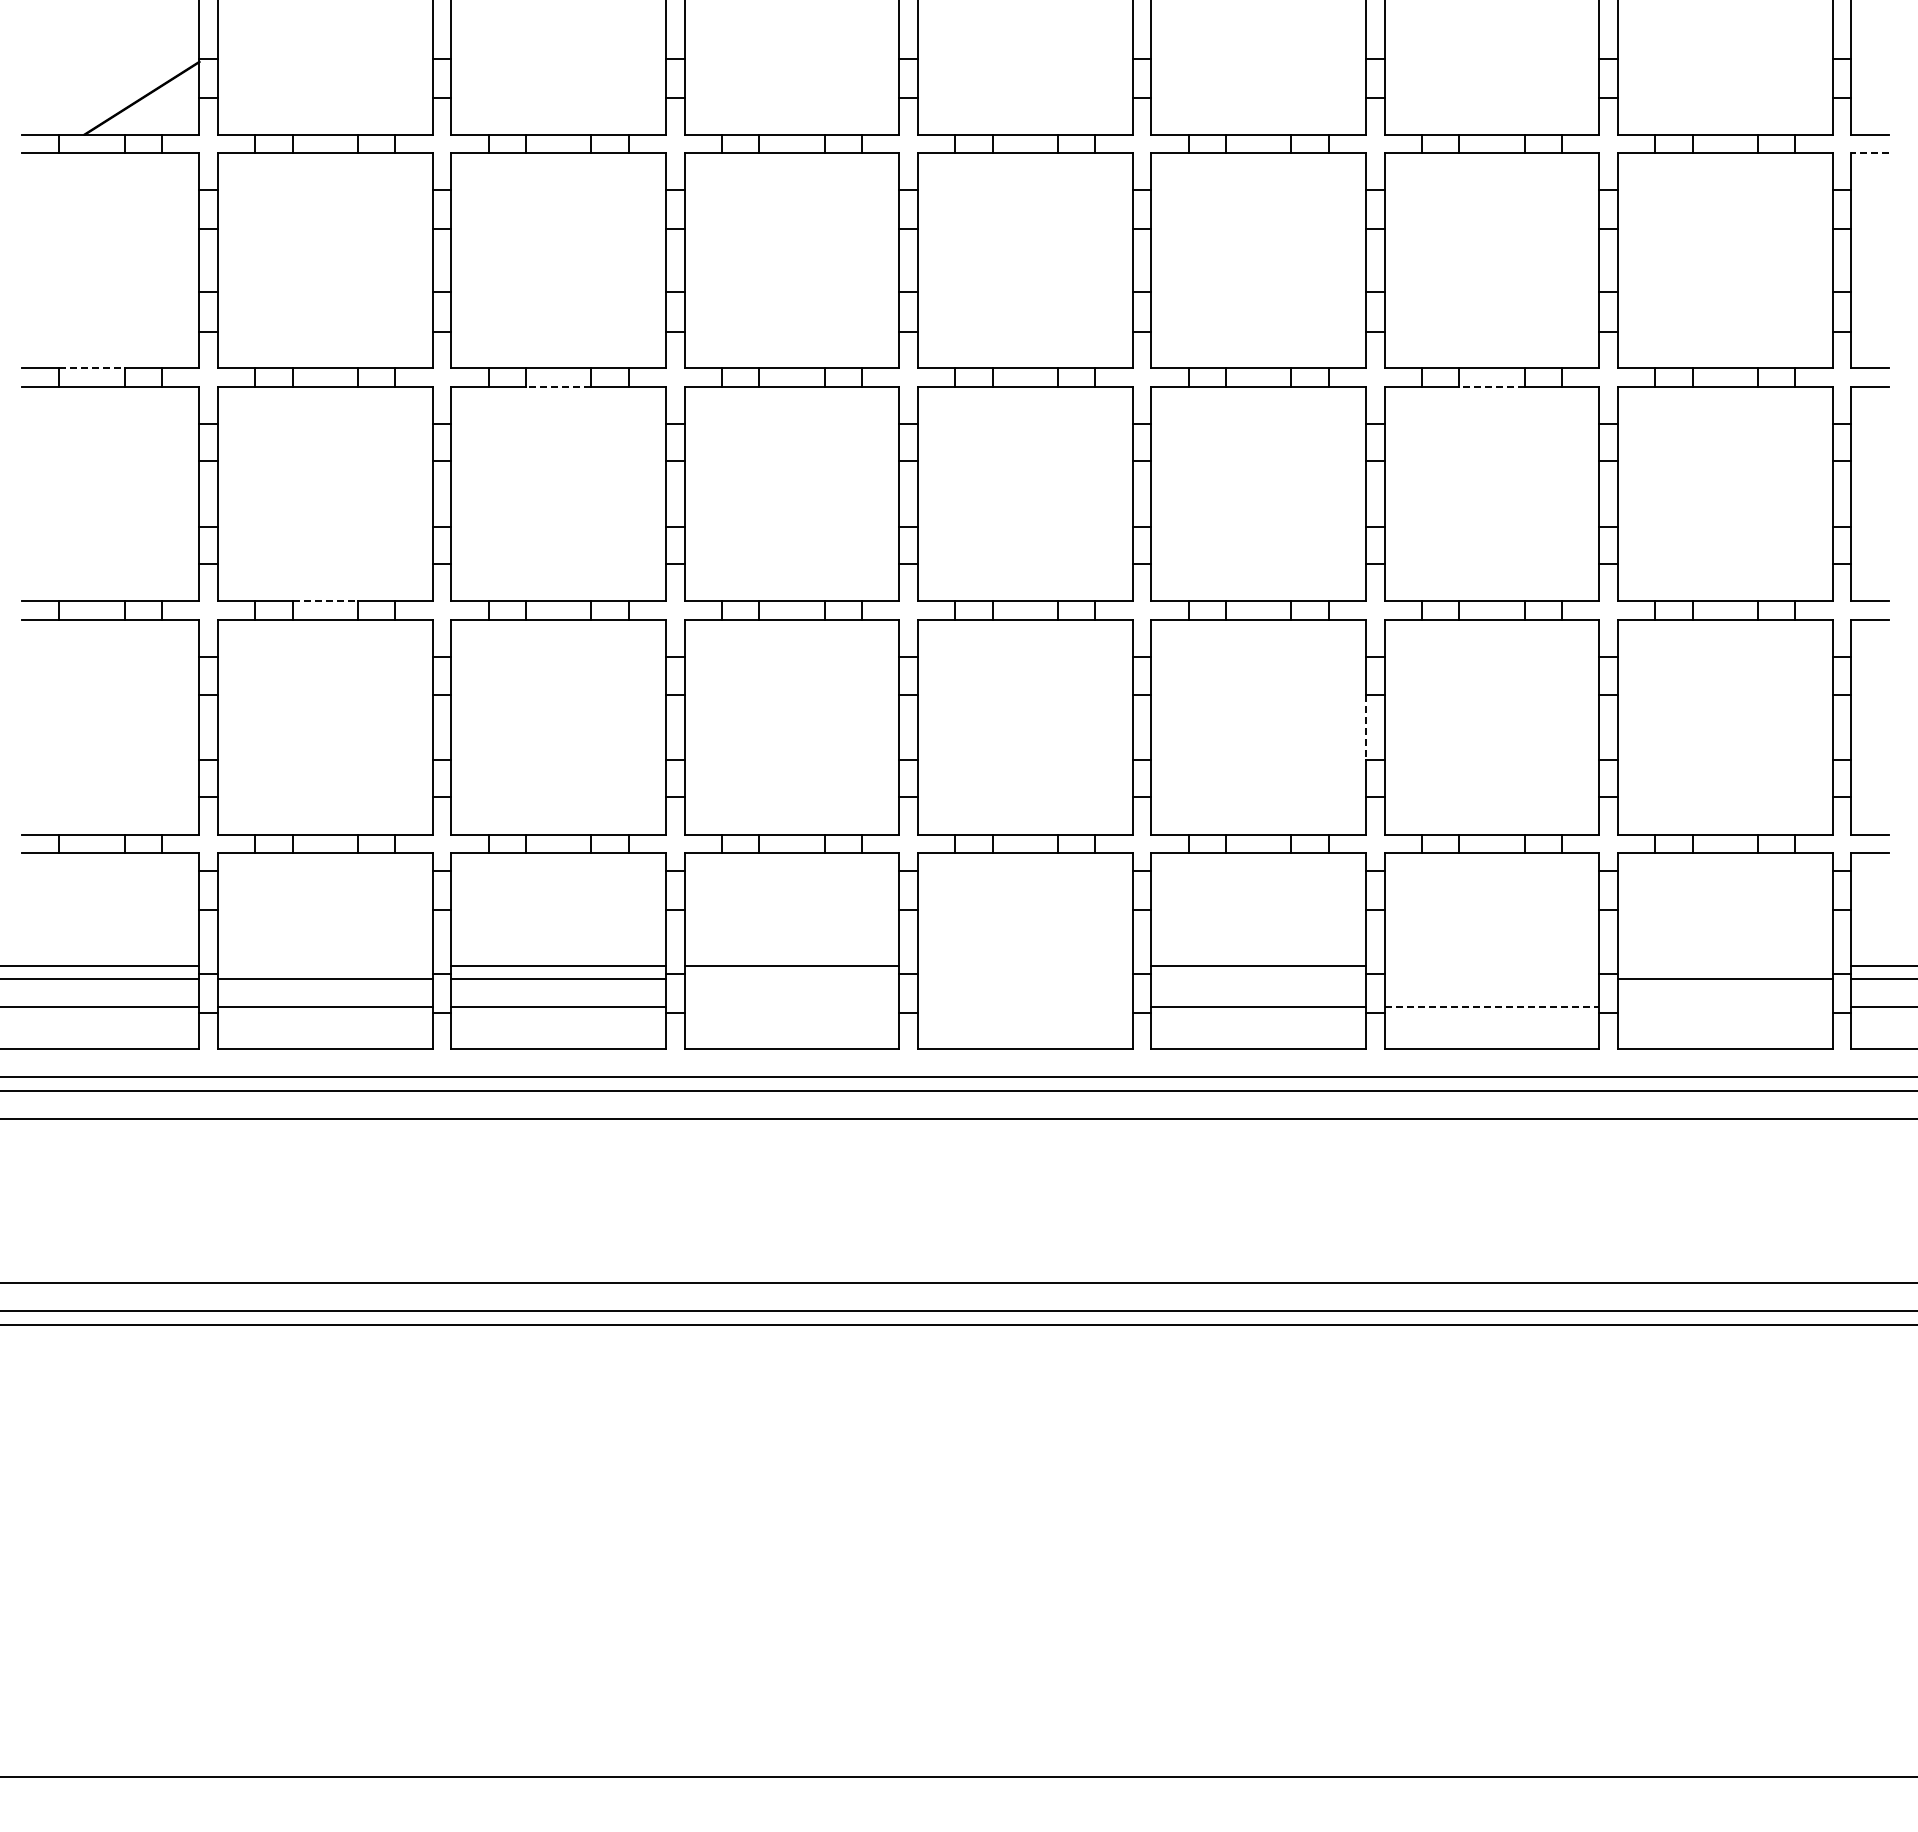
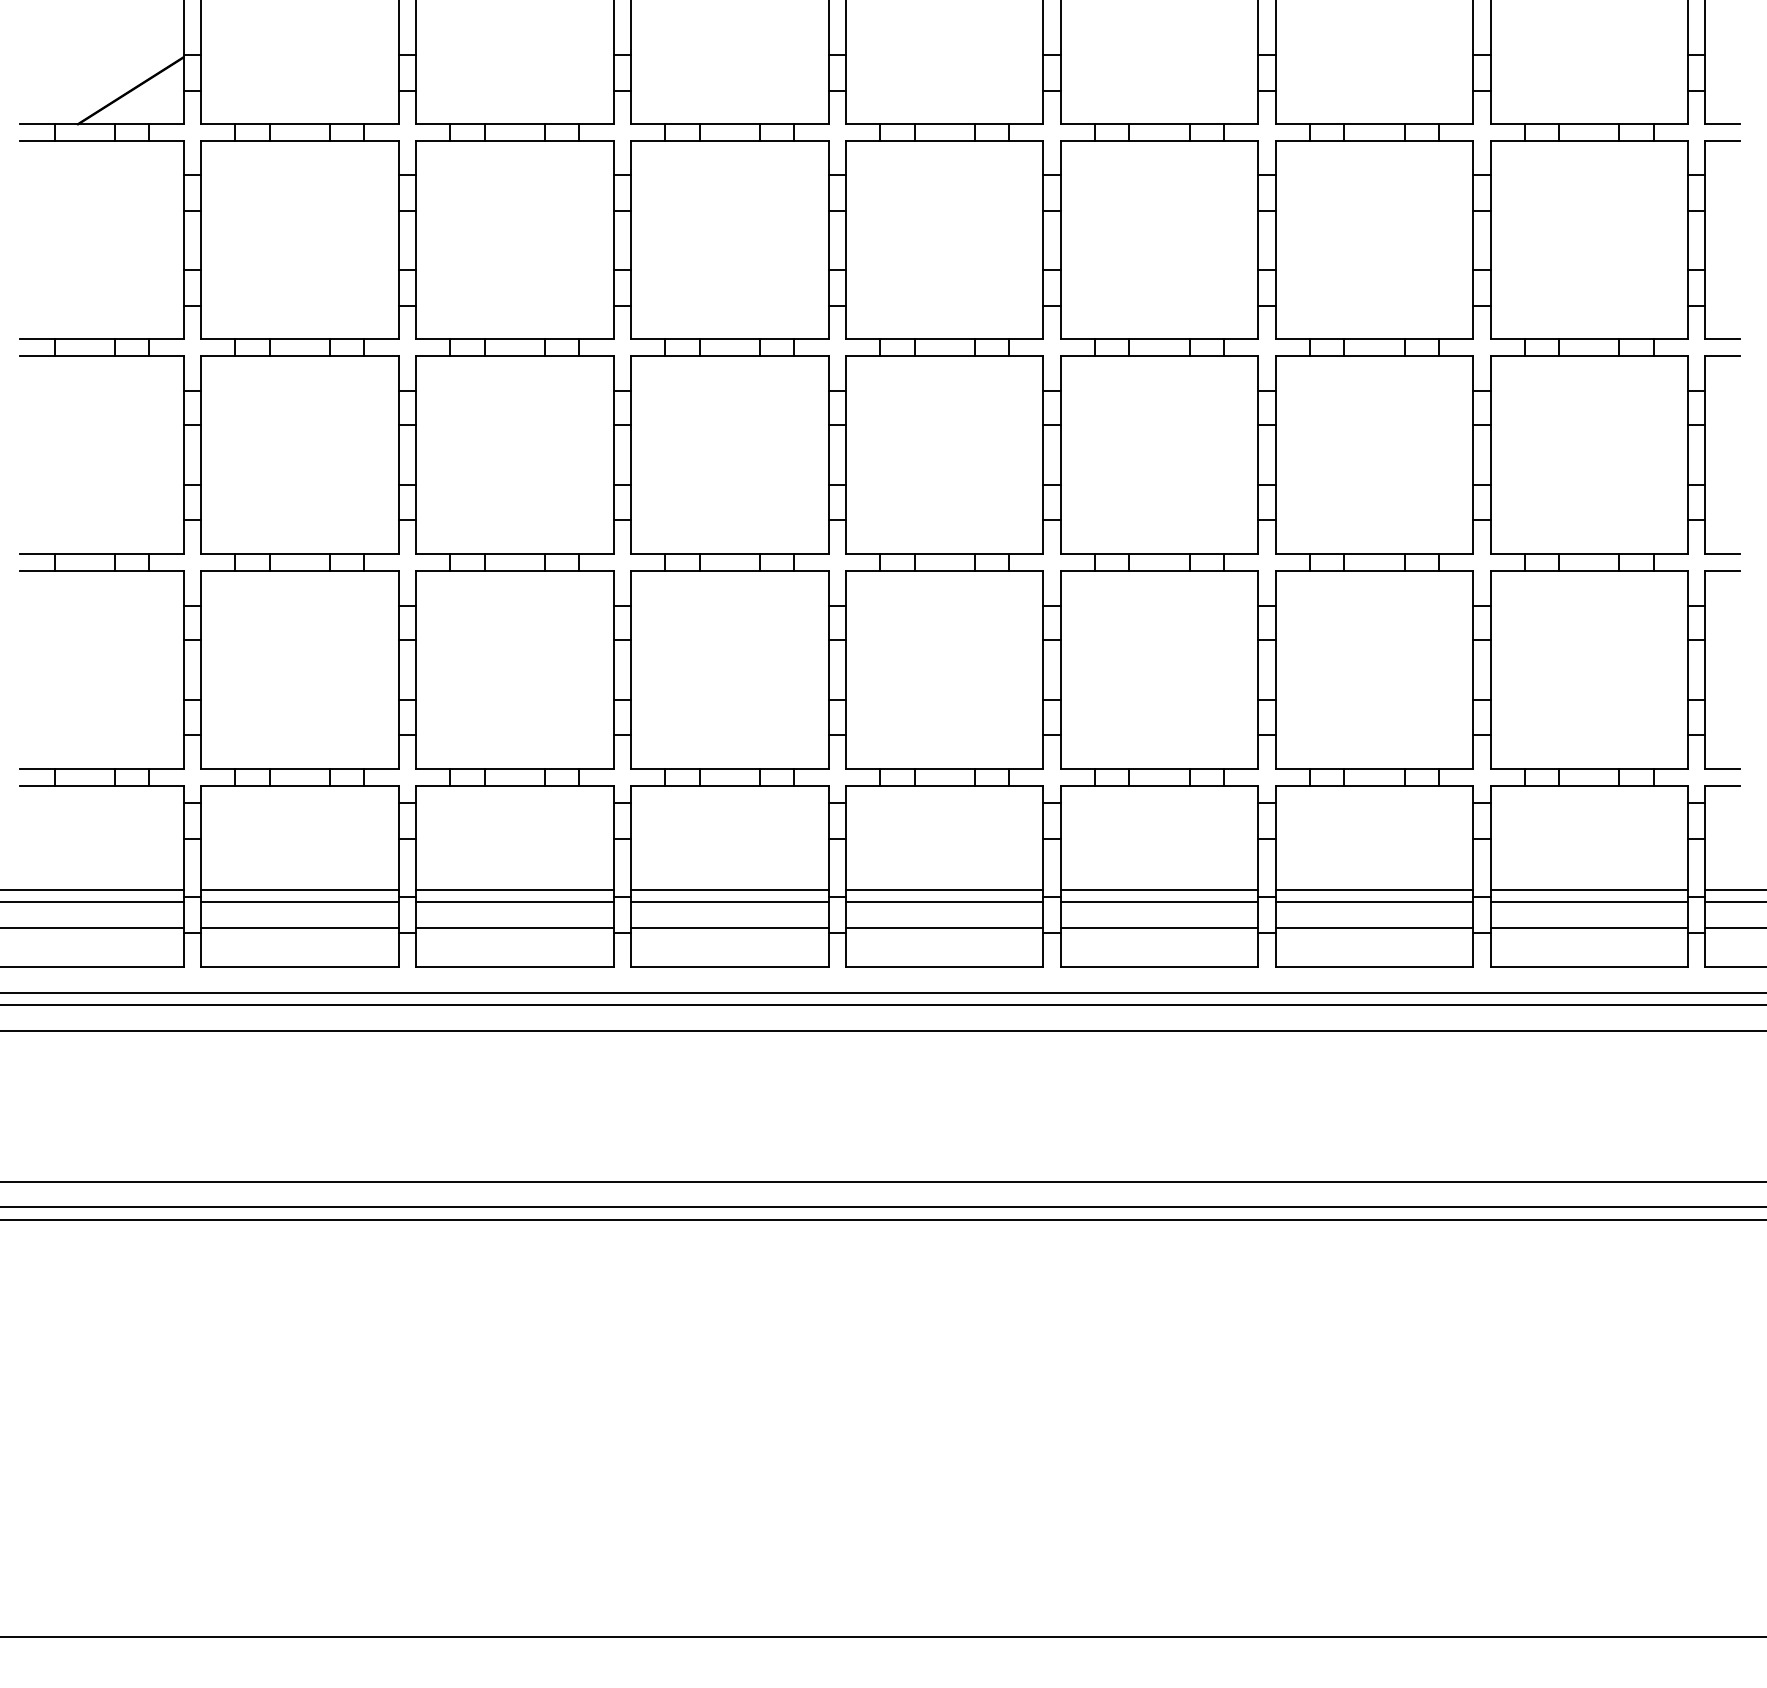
line: (1869, 153) -> (1722, 141), dashed -> solid
line: (92, 368) -> (85, 339), dashed -> solid
line: (558, 386) -> (514, 356), dashed -> solid
line: (1491, 386) -> (1374, 356), dashed -> solid
line: (325, 601) -> (299, 554), dashed -> solid
line: (1365, 727) -> (1257, 670), dashed -> solid
line: (325, 965) -> (299, 889), added
line: (1025, 965) -> (944, 889), added
line: (1491, 965) -> (1374, 889), added
line: (1724, 965) -> (1588, 889), added
line: (791, 979) -> (729, 902), added
line: (1025, 979) -> (944, 902), added
line: (1258, 979) -> (1159, 902), added
line: (1491, 979) -> (1374, 902), added
line: (791, 1007) -> (729, 928), added
line: (1025, 1007) -> (944, 928), added
line: (1492, 1007) -> (1374, 928), dashed -> solid
line: (1724, 1007) -> (1588, 928), added

